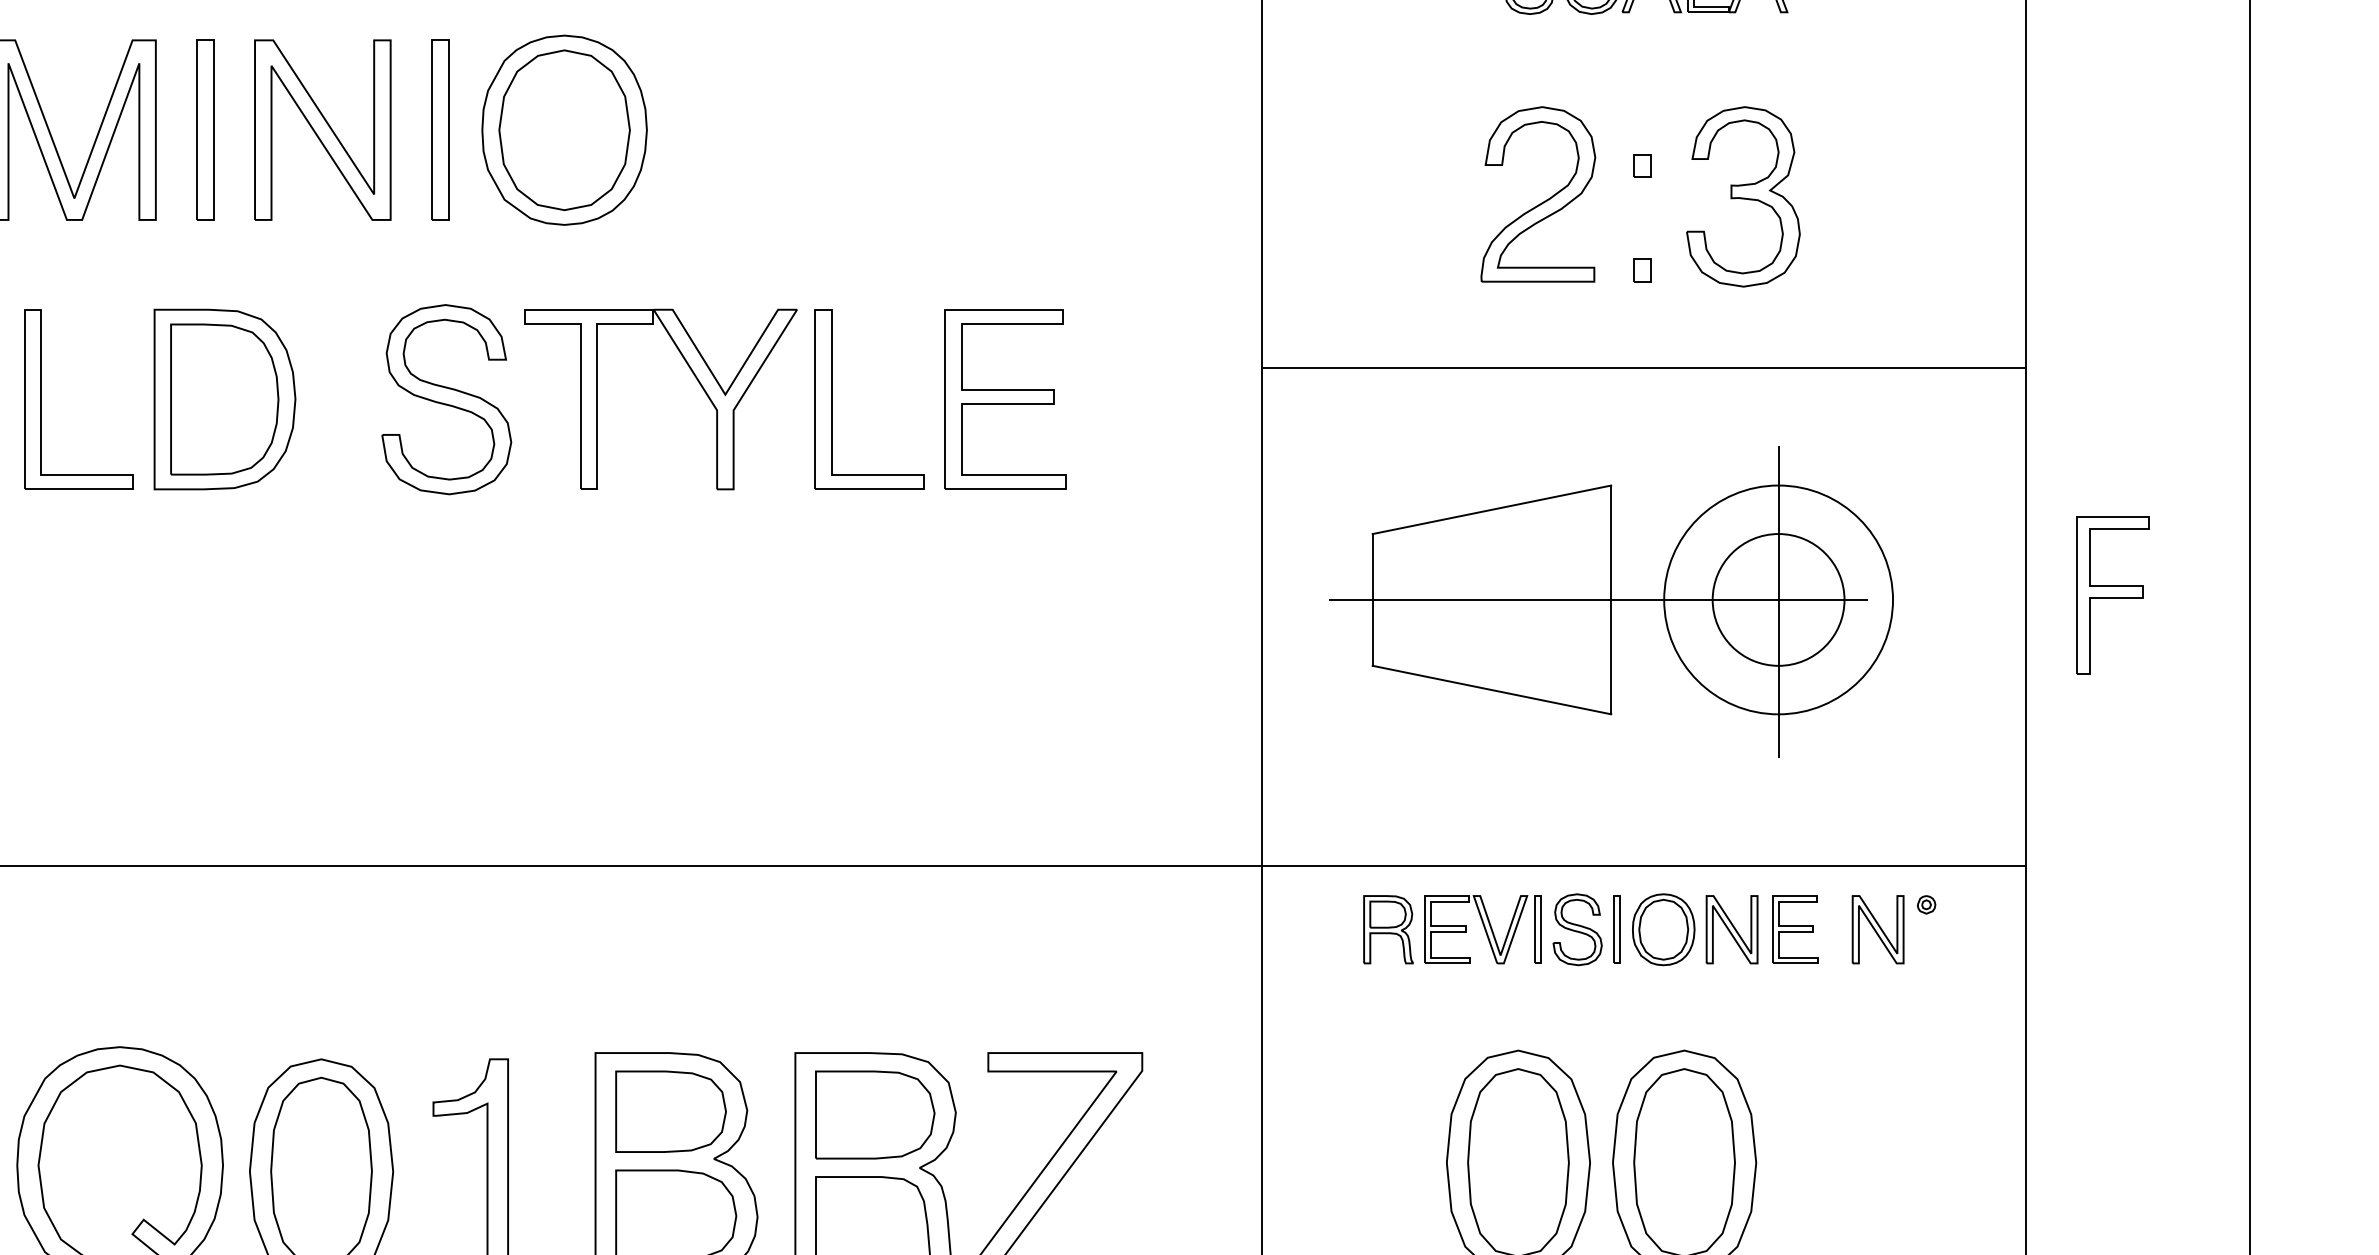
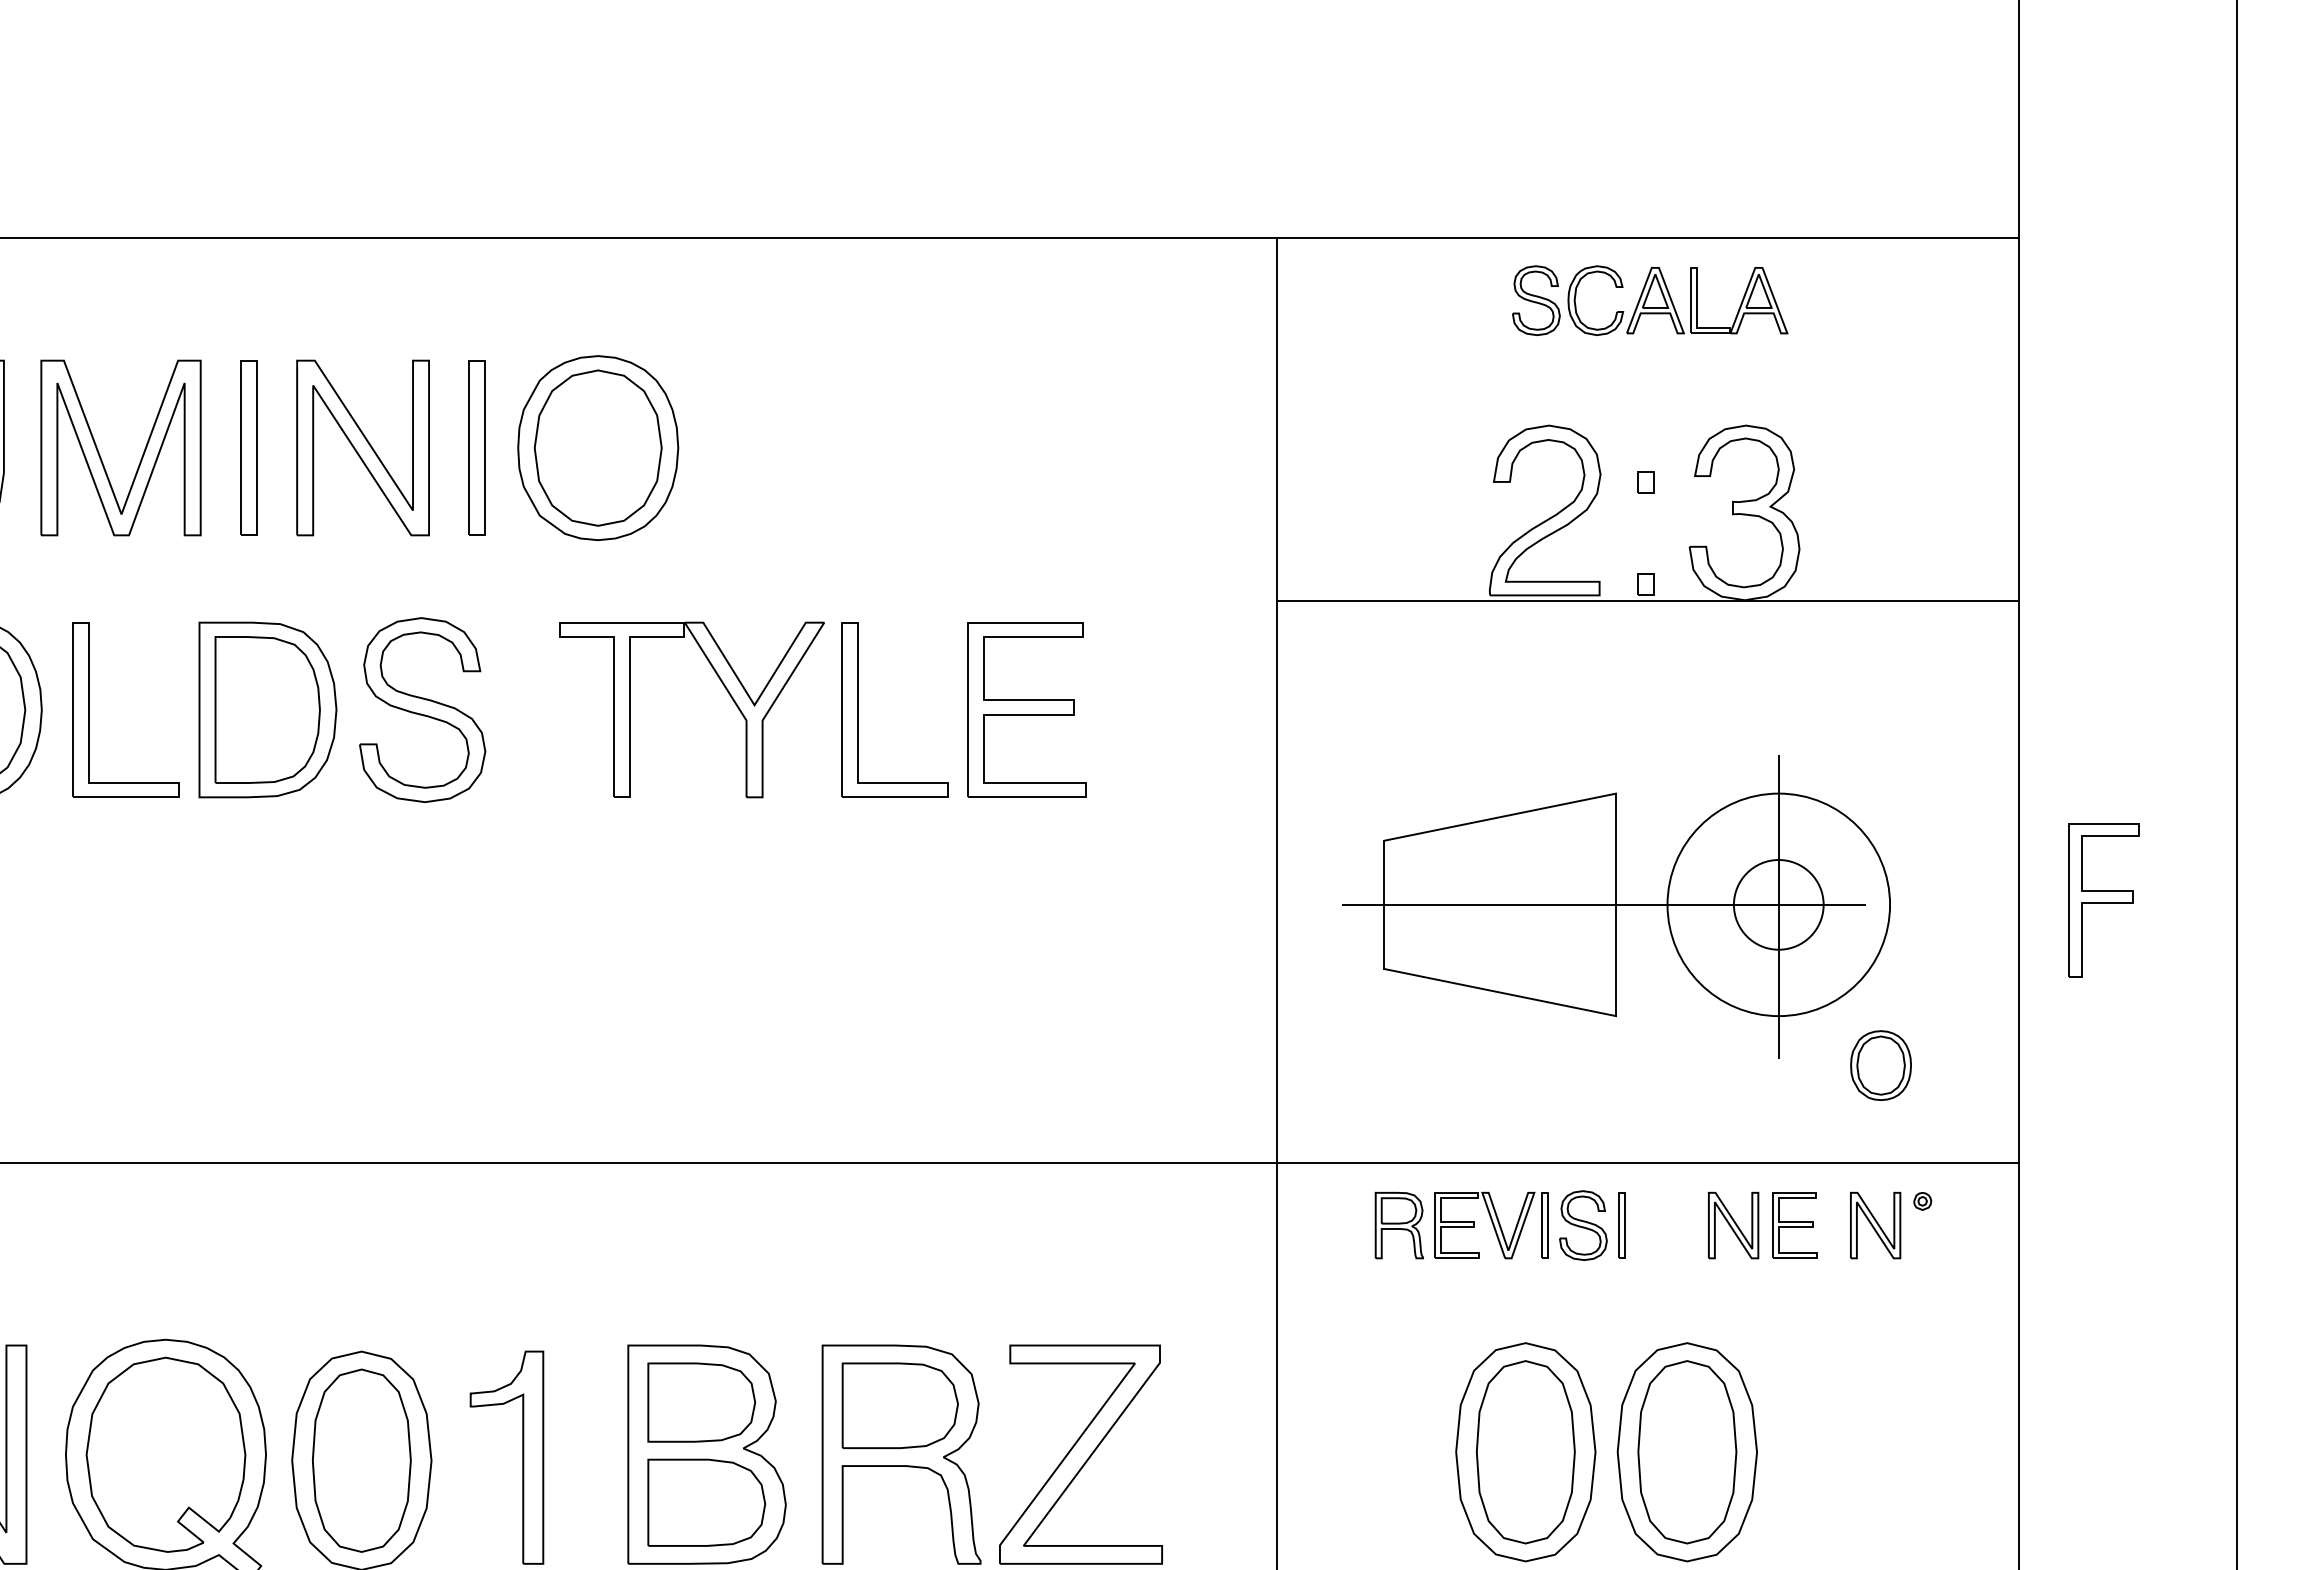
line: (1643, 368) -> (1647, 601), moved
part: (446, 399) -> (422, 709), moved
circle: (1778, 599) -> (1778, 904), size x0.7
part: (1663, 929) -> (1880, 1065), moved

